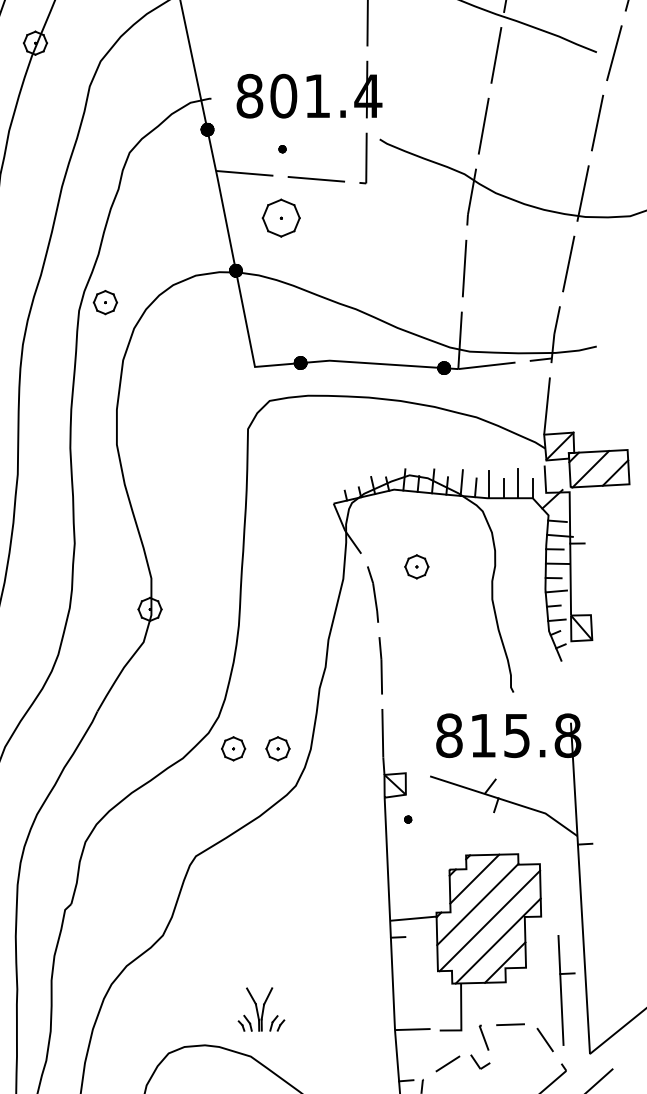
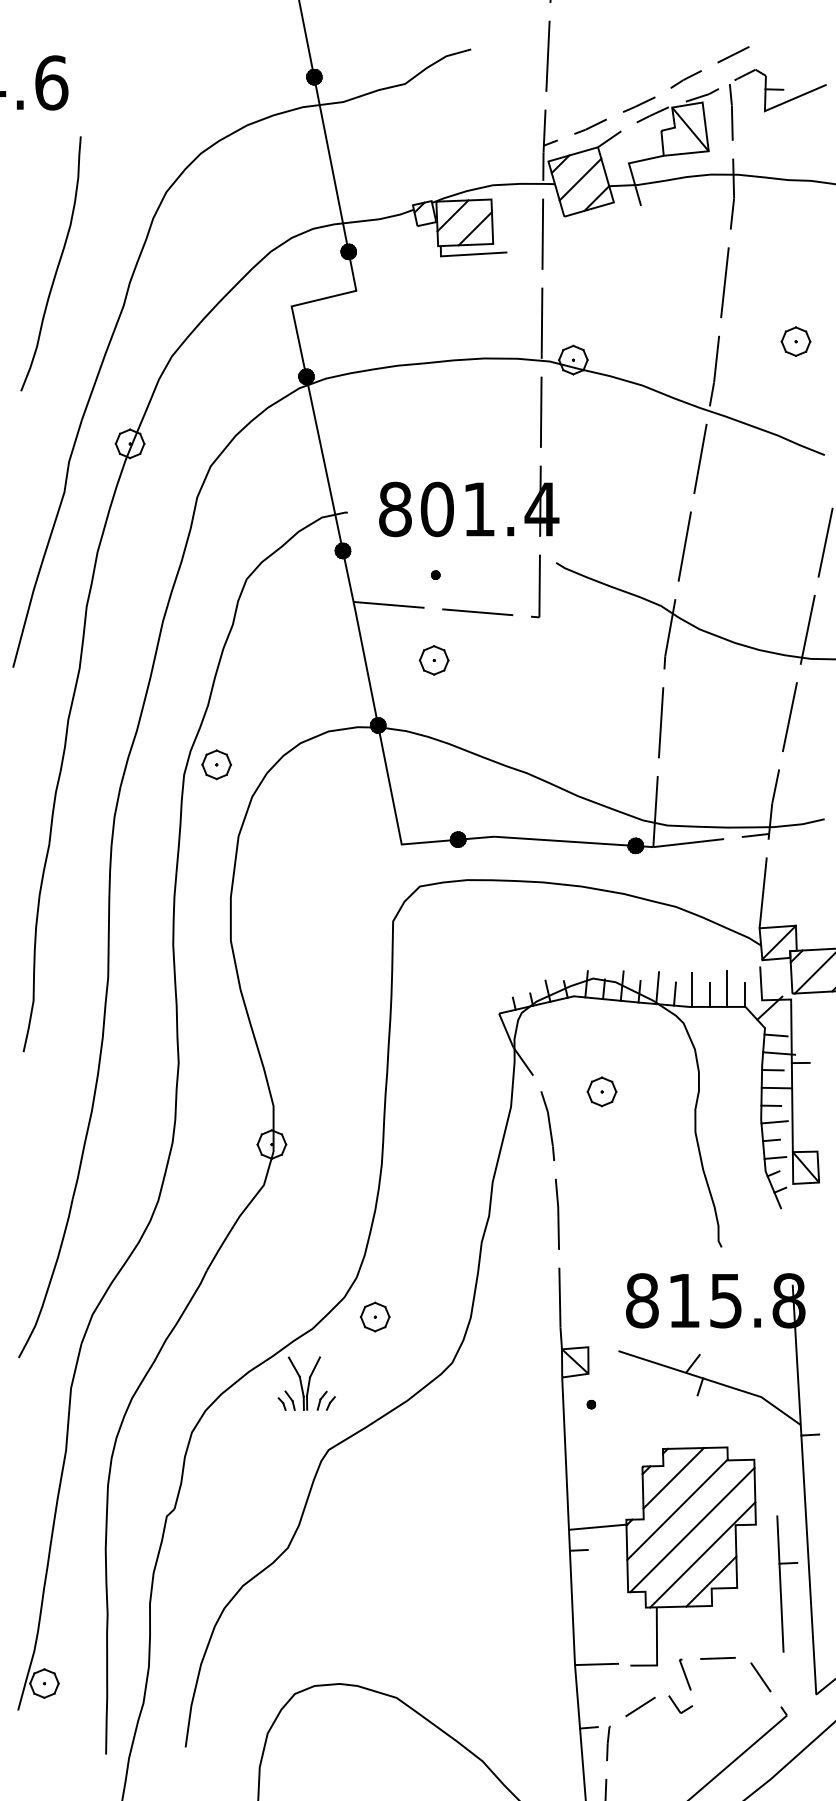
part: (280, 218) -> (433, 660), size x0.62
part: (278, 748) -> (430, 1316), removed
part: (566, 990) -> (787, 1583), moved
part: (261, 1009) -> (306, 1383), moved

